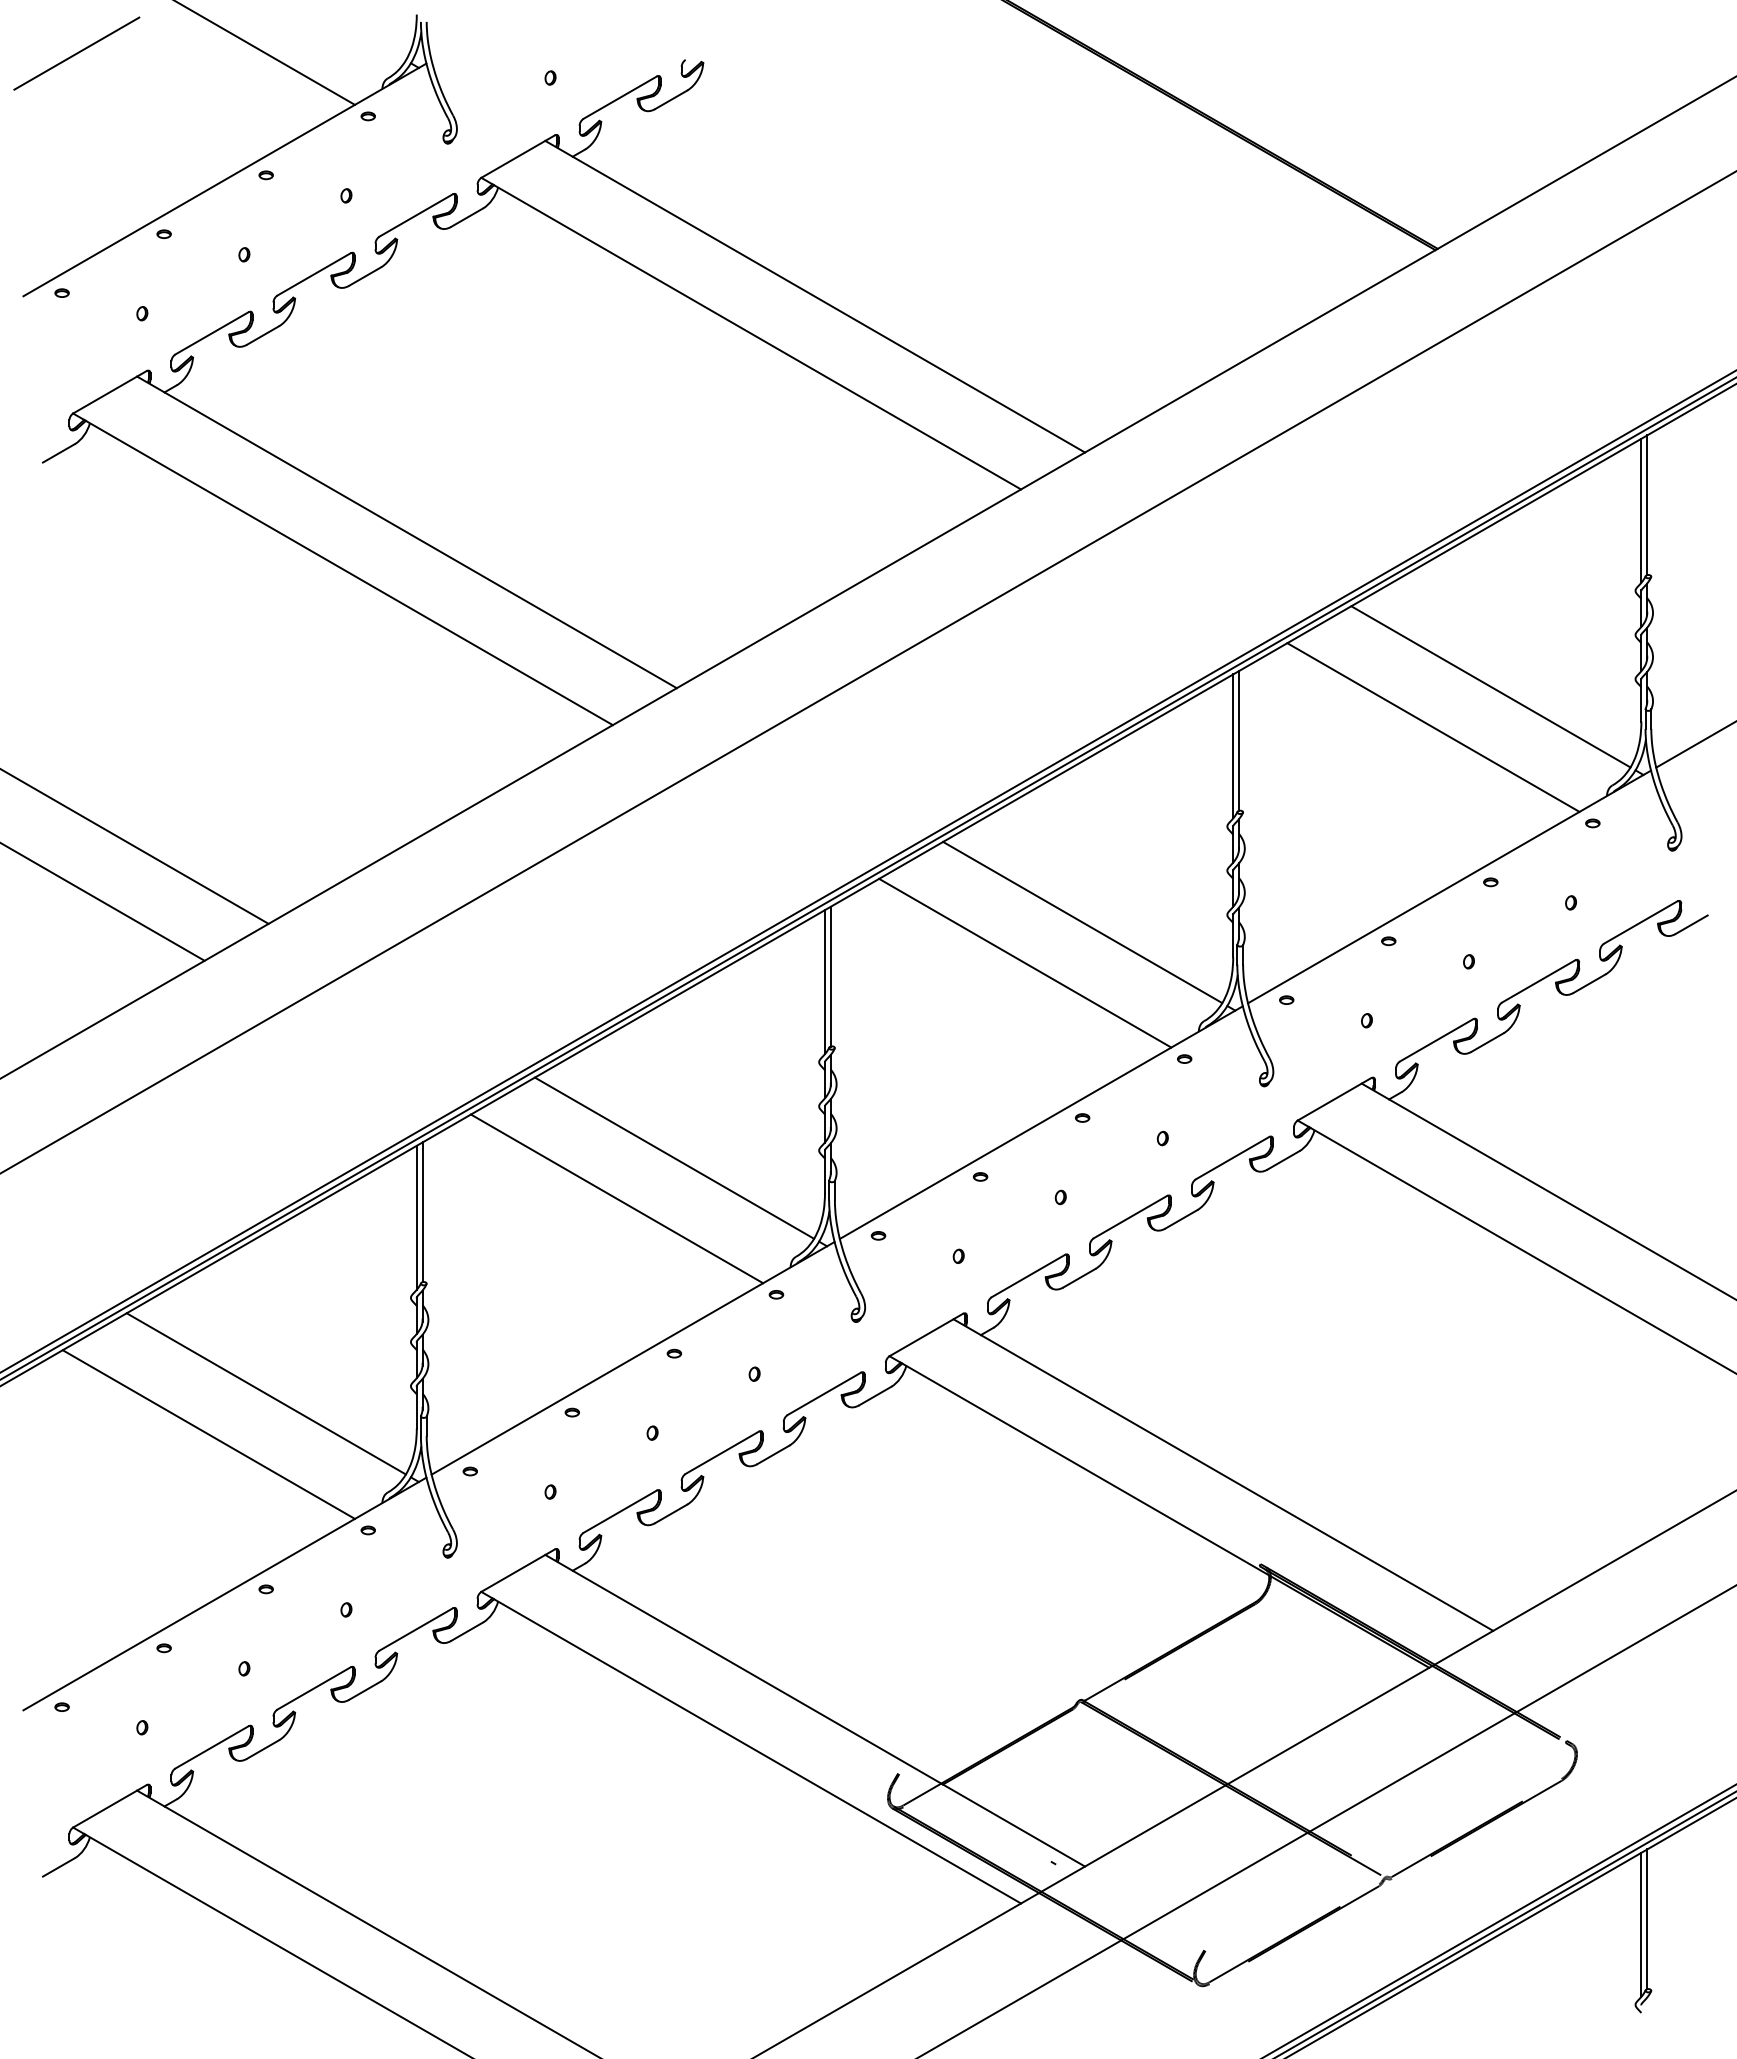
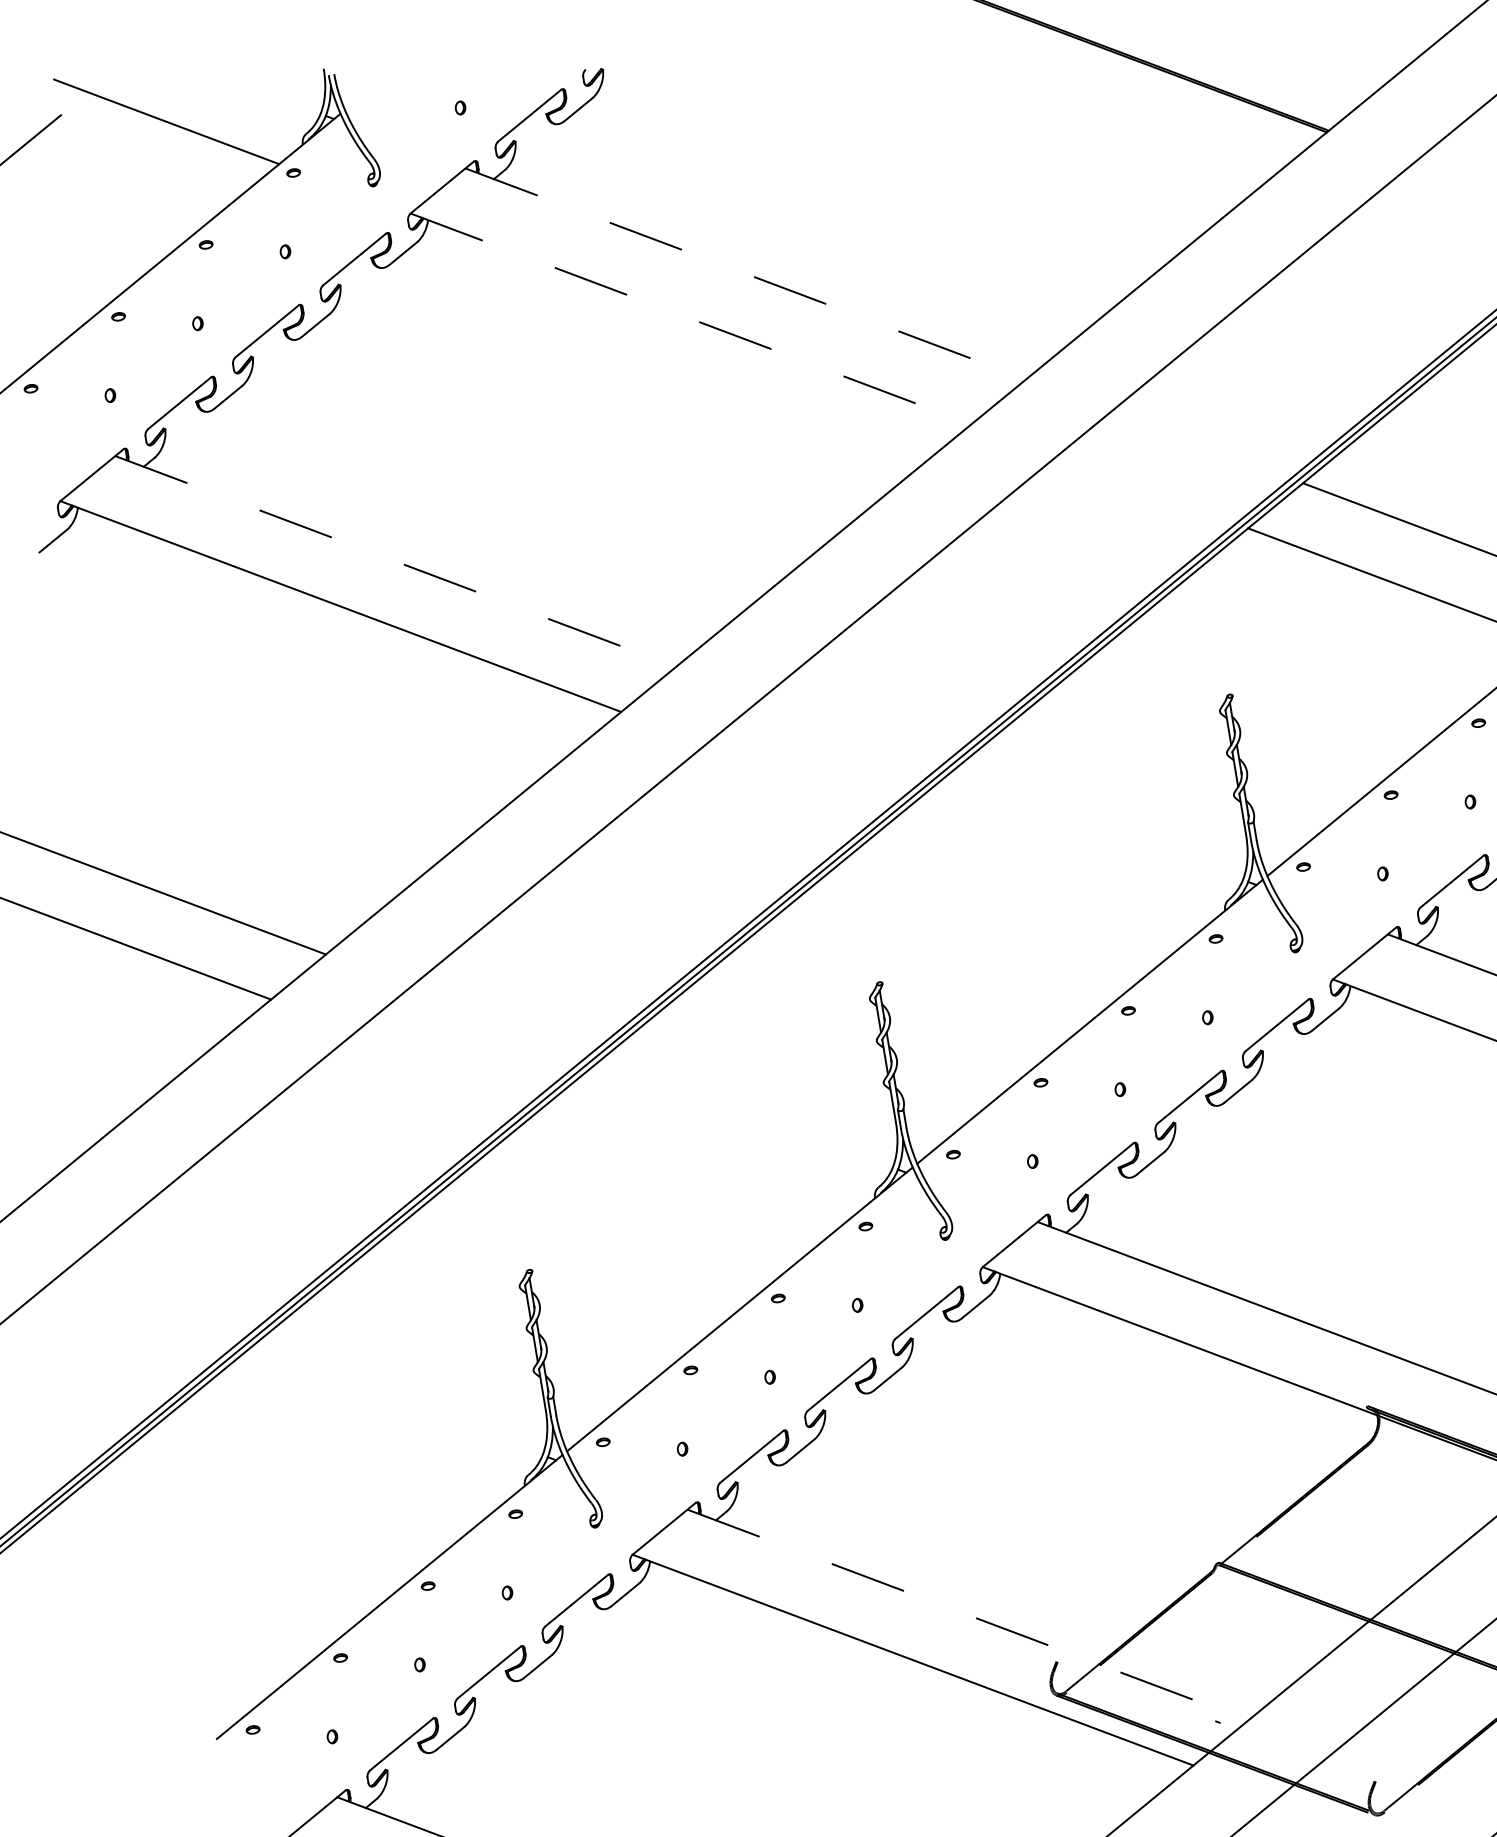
line: (815, 296) -> (746, 273), solid -> dashed
line: (751, 333) -> (691, 318), solid -> dashed
line: (406, 532) -> (395, 561), solid -> dashed
line: (1238, 740) -> (1217, 628), removed
line: (1233, 746) -> (1213, 634), removed
line: (1082, 922) -> (1097, 825), removed
line: (1025, 962) -> (1049, 872), removed
line: (830, 976) -> (867, 916), removed
line: (825, 982) -> (863, 922), removed
line: (674, 1157) -> (747, 1112), removed
line: (616, 1198) -> (699, 1160), removed
line: (422, 1212) -> (517, 1204), removed
line: (416, 1217) -> (512, 1209), removed
line: (265, 1393) -> (396, 1400), removed
line: (208, 1434) -> (349, 1448), removed
line: (815, 1710) -> (968, 1614), solid -> dashed

